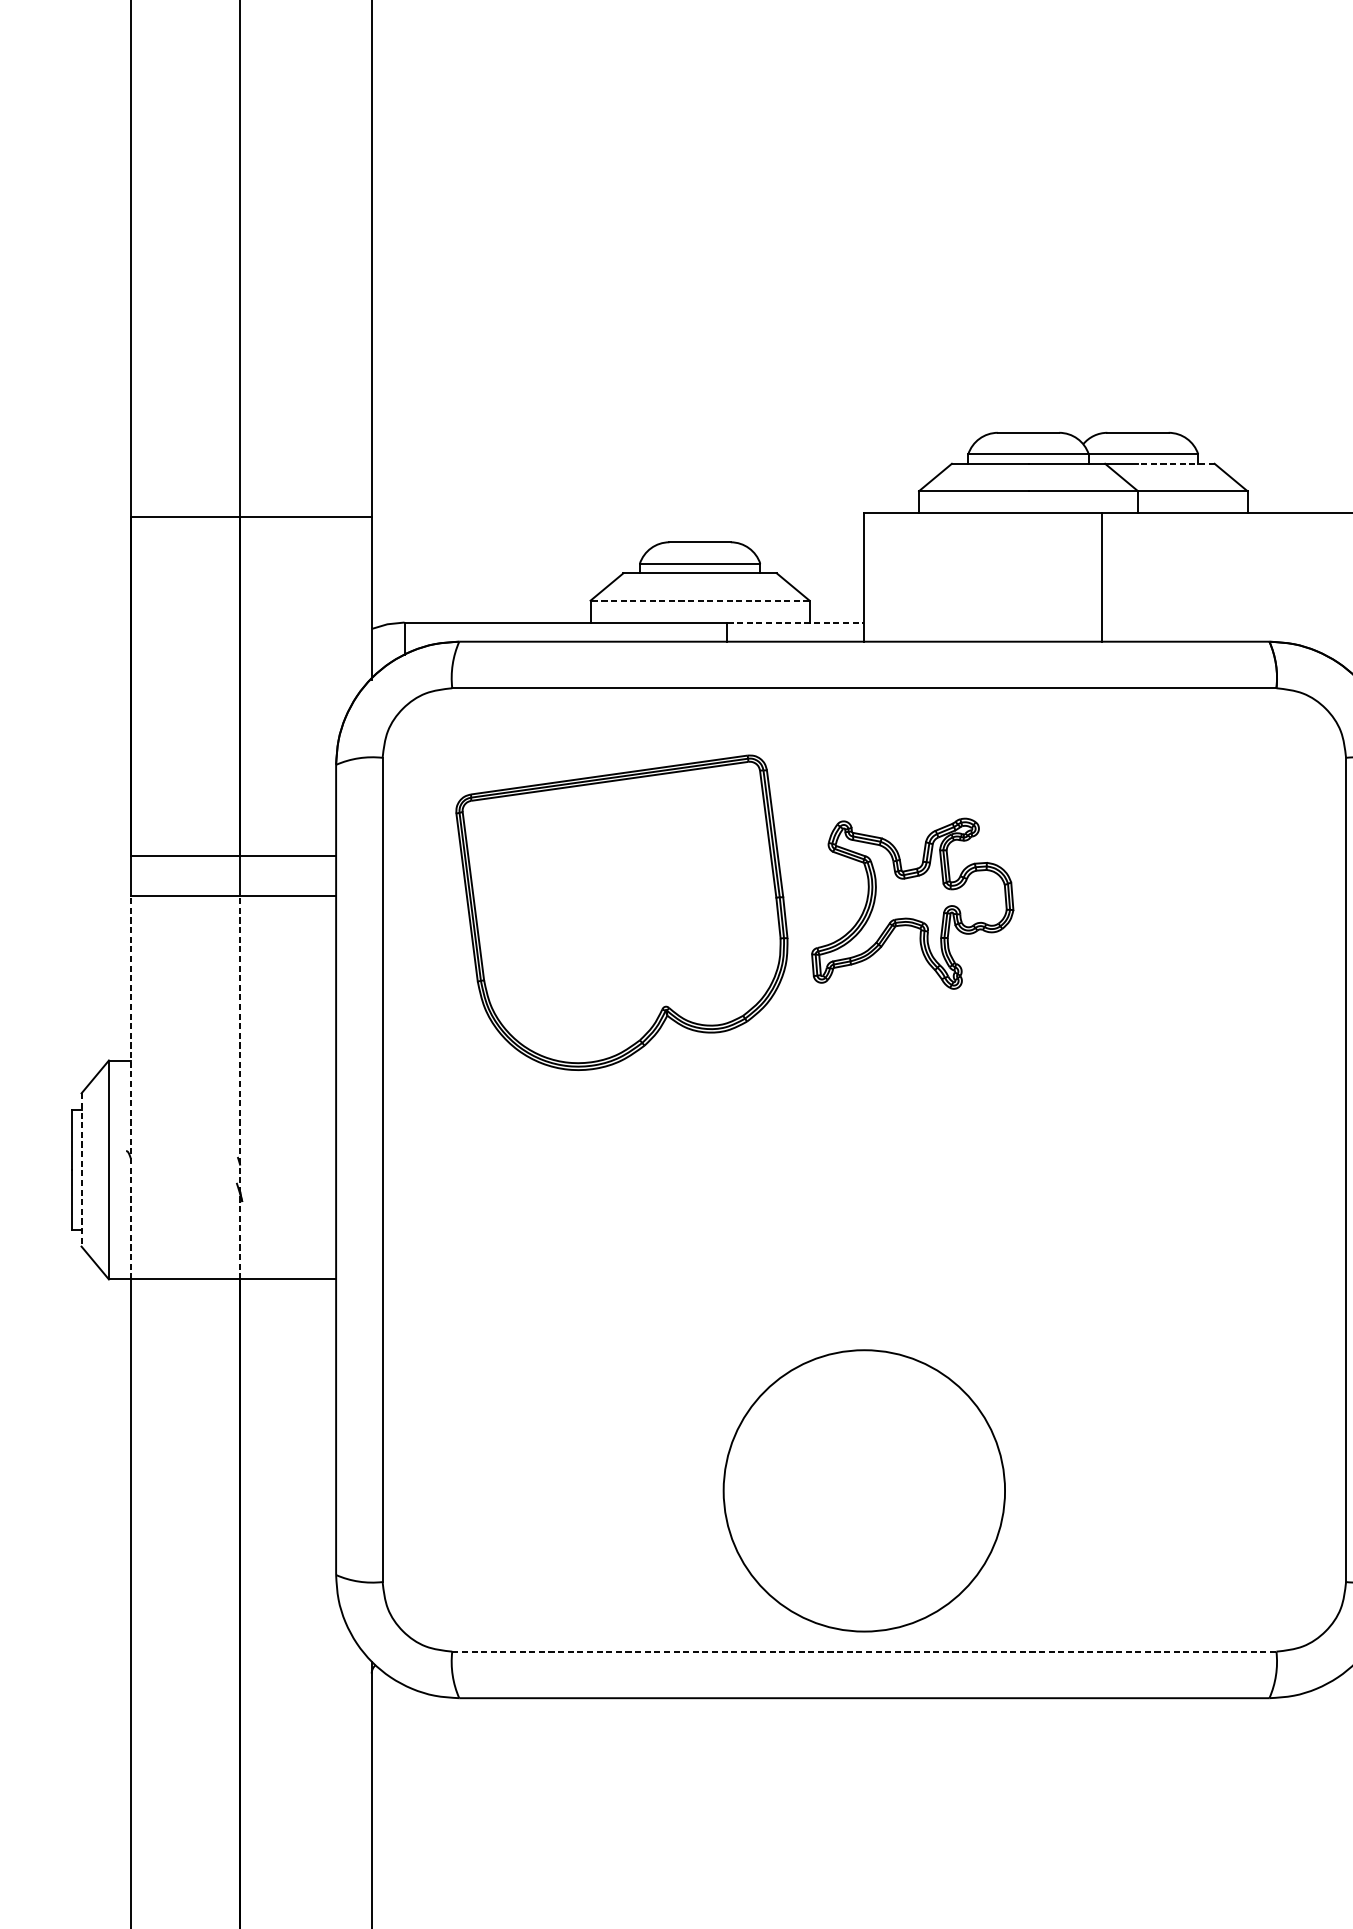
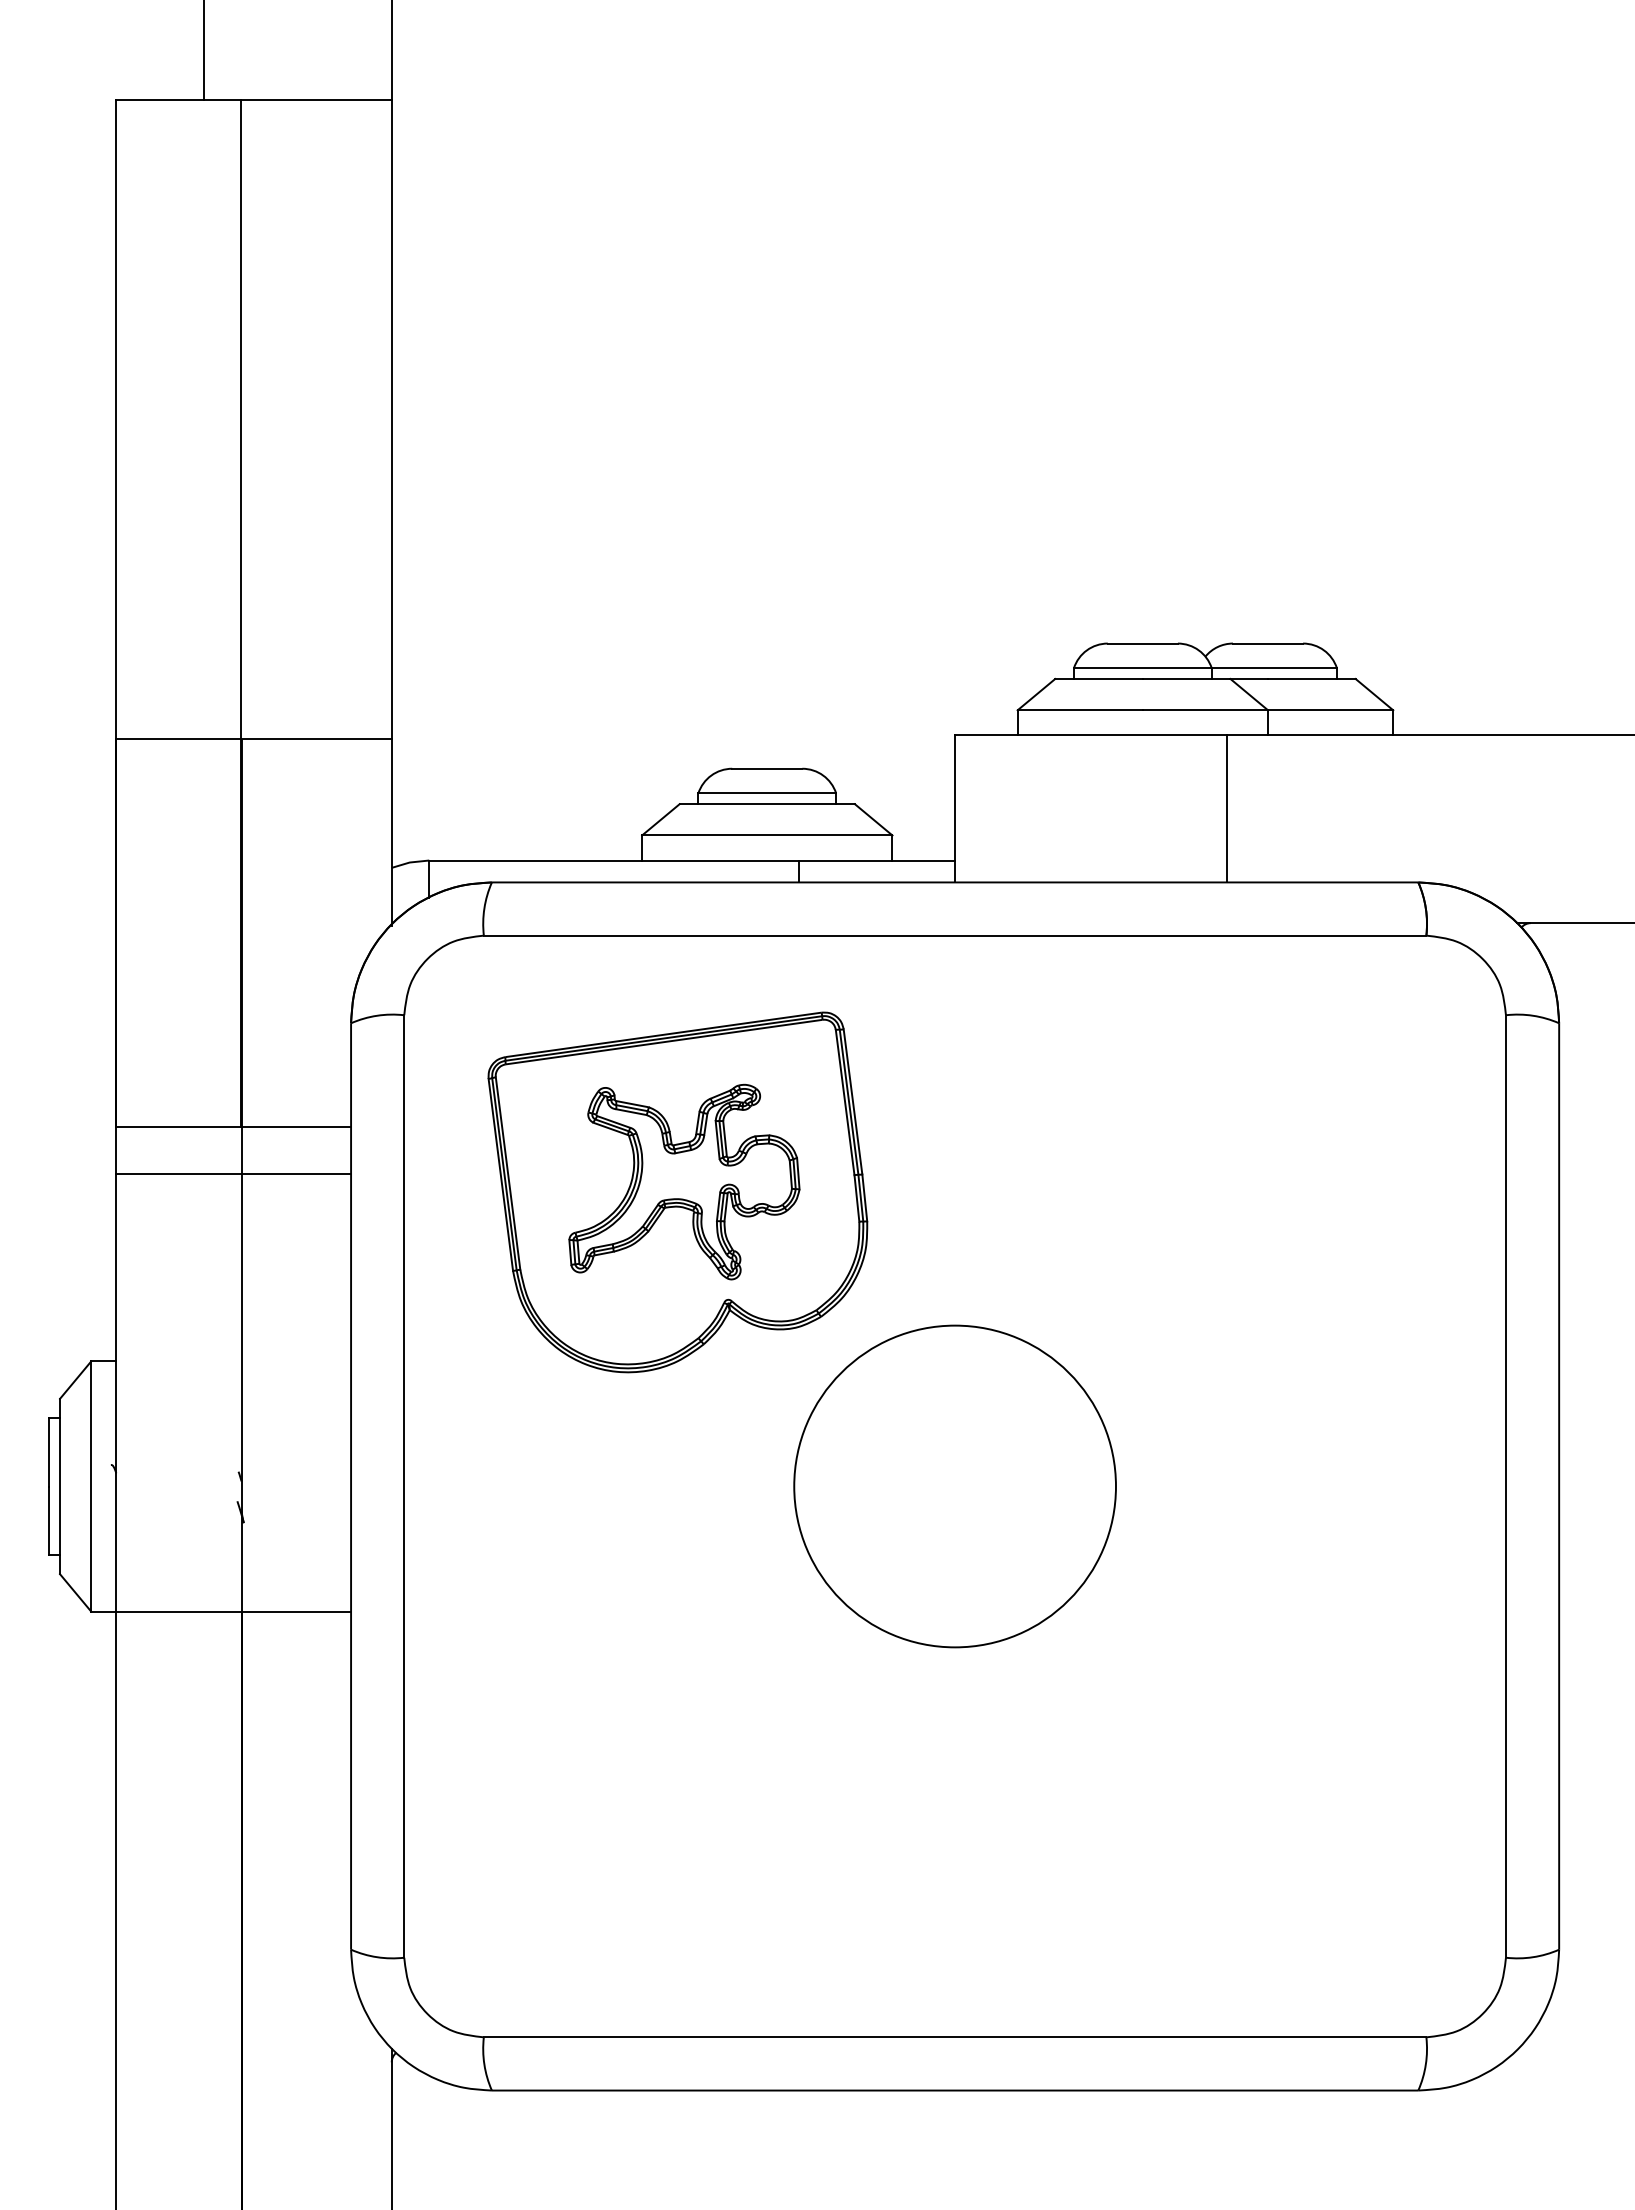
line: (1176, 464) -> (1311, 679), dashed -> solid
line: (699, 600) -> (766, 835), dashed -> solid
line: (796, 622) -> (877, 860), dashed -> solid
part: (912, 903) -> (684, 1181), moved
line: (130, 1087) -> (116, 1392), dashed -> solid
line: (240, 1087) -> (241, 1392), dashed -> solid
line: (82, 1169) -> (60, 1486), dashed -> solid
circle: (863, 1490) -> (954, 1486), moved
line: (864, 1651) -> (955, 2037), dashed -> solid

